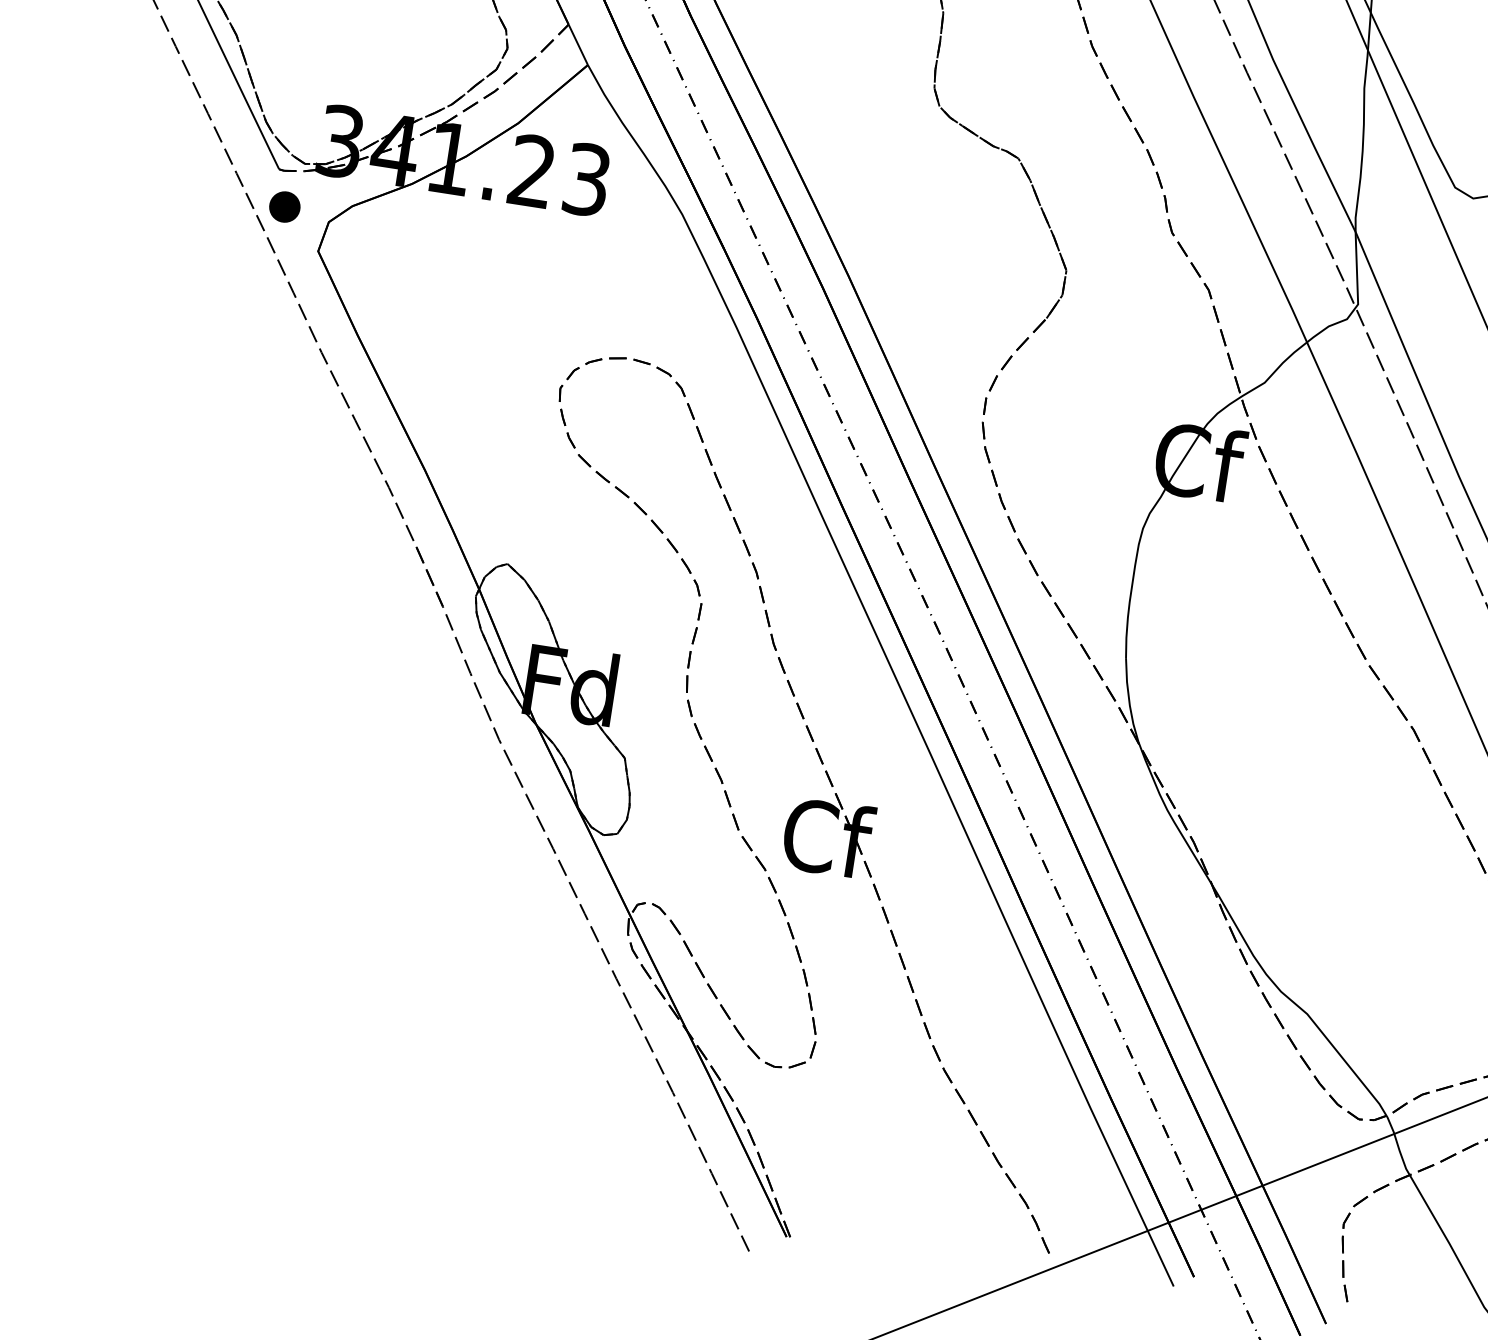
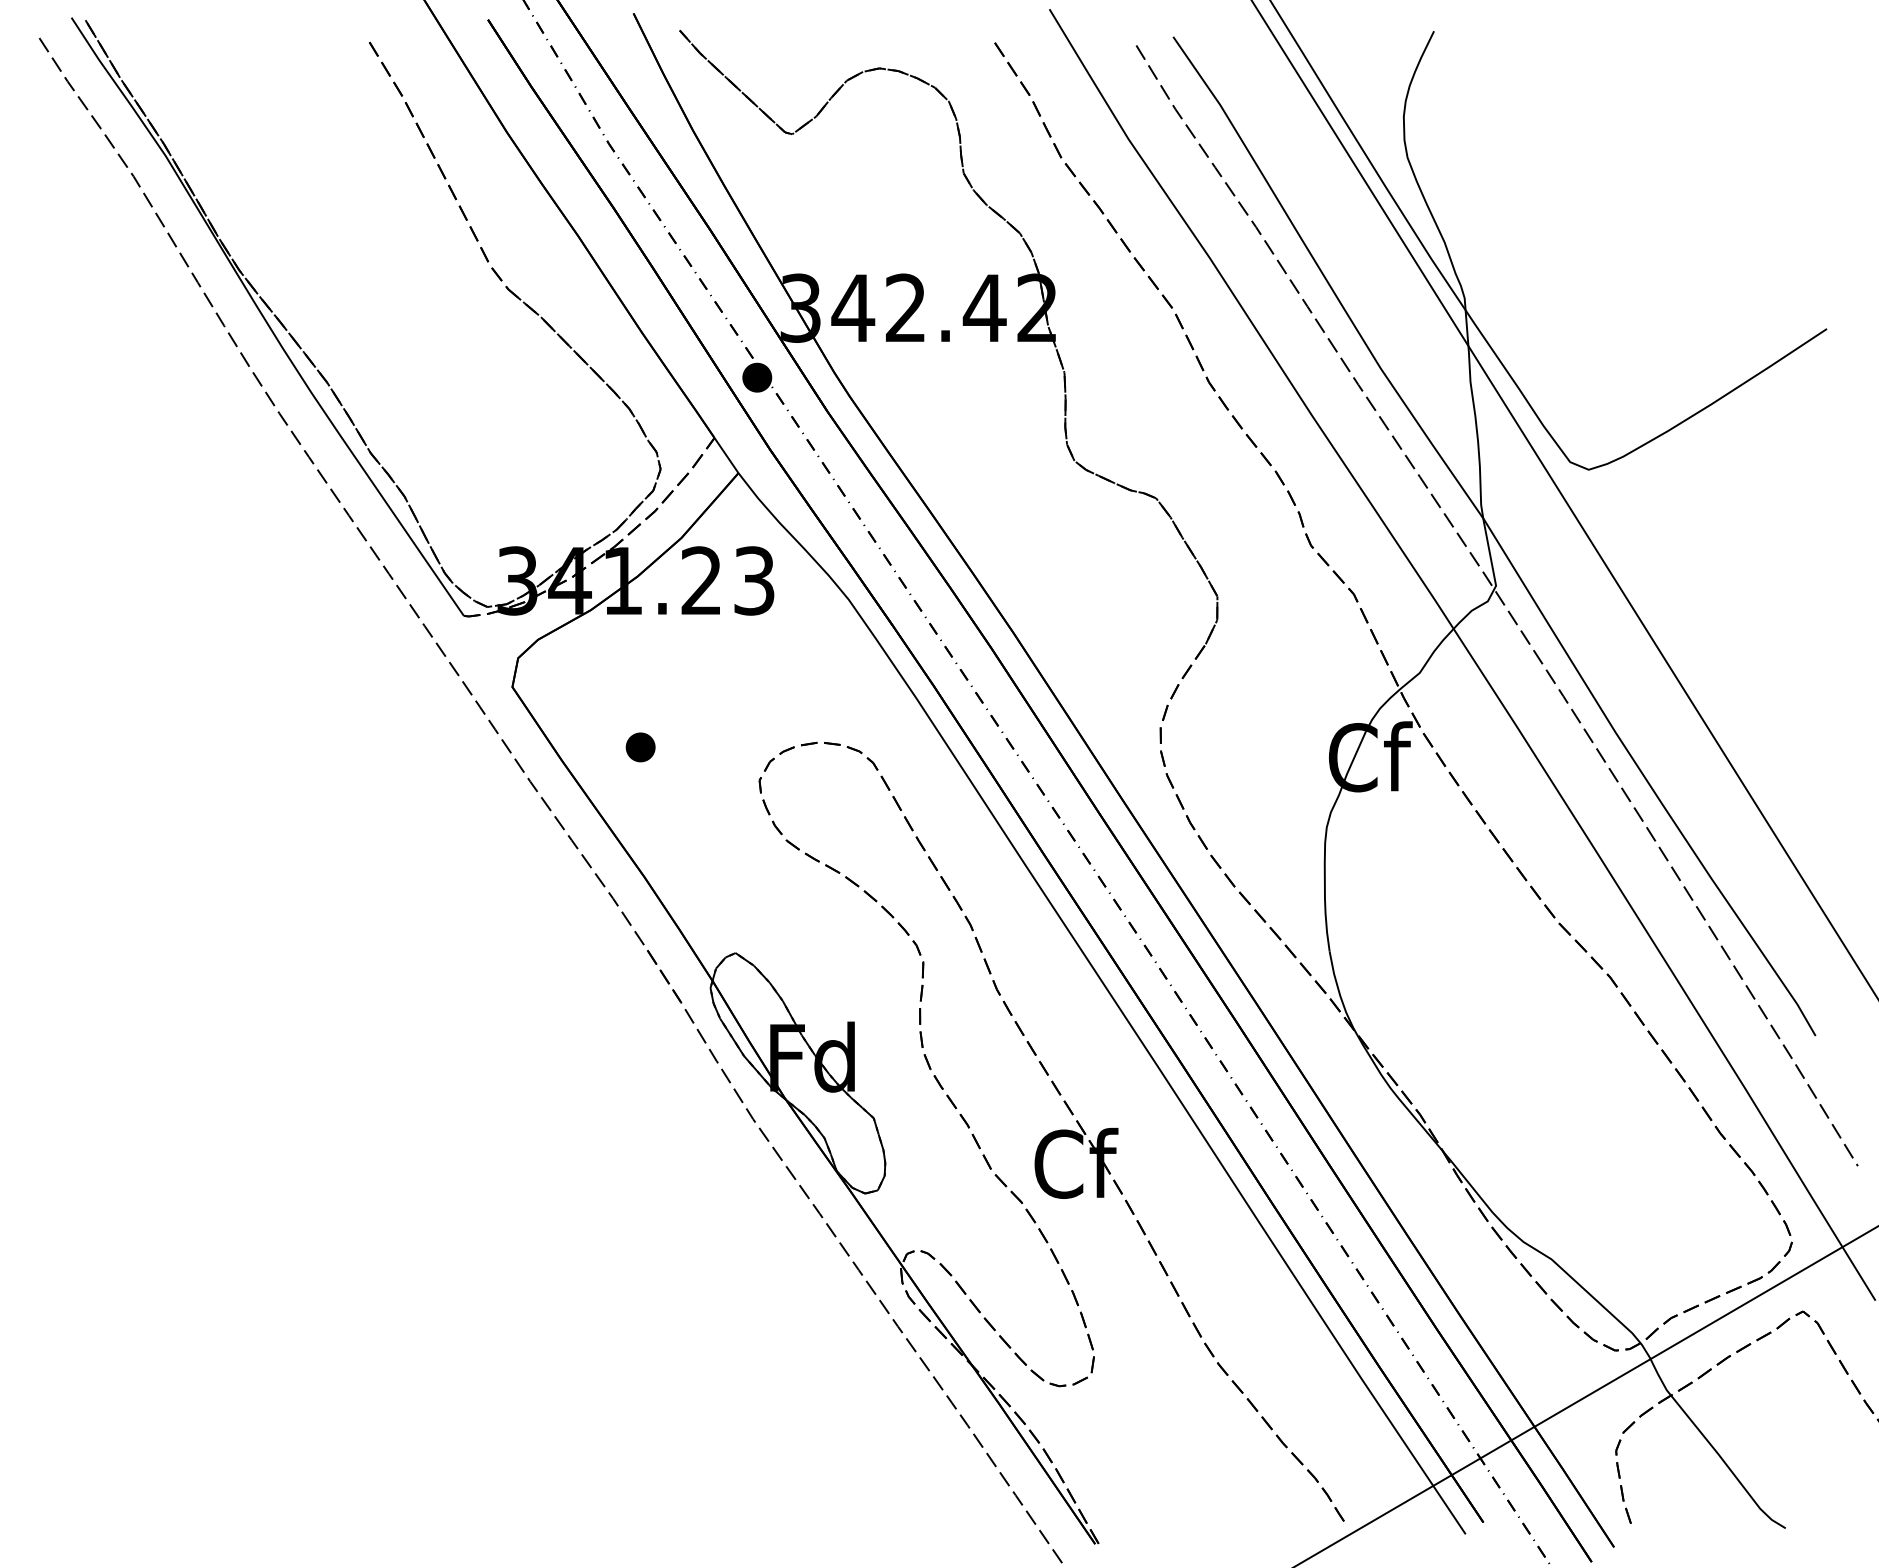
part: (284, 207) -> (640, 747), moved

